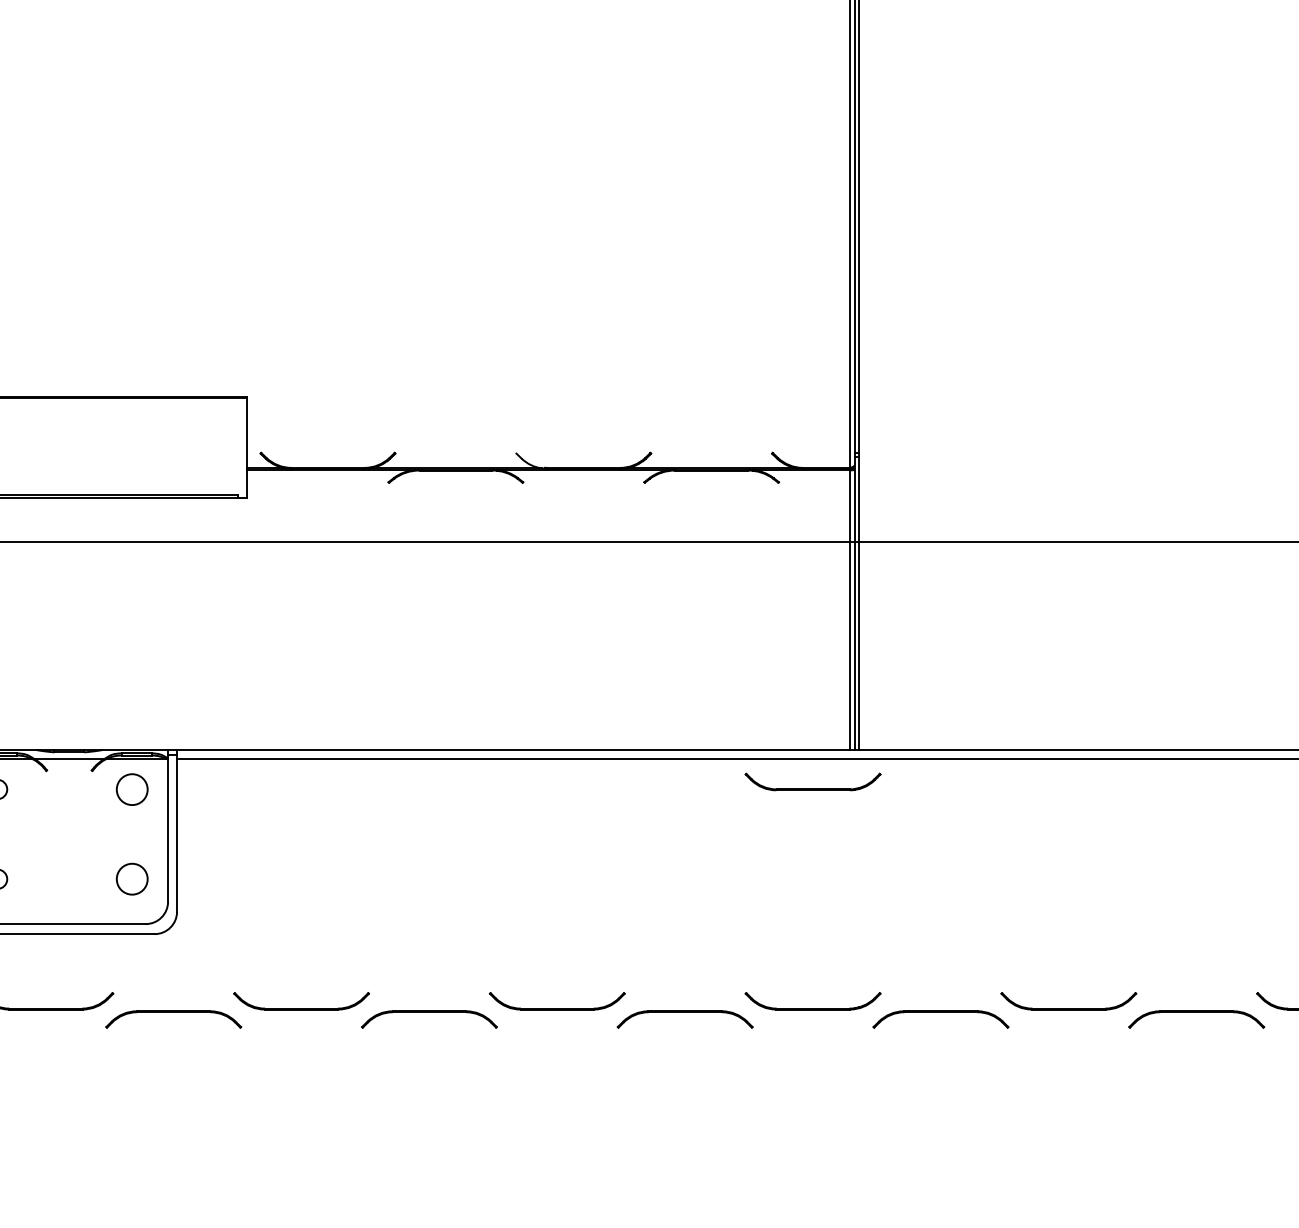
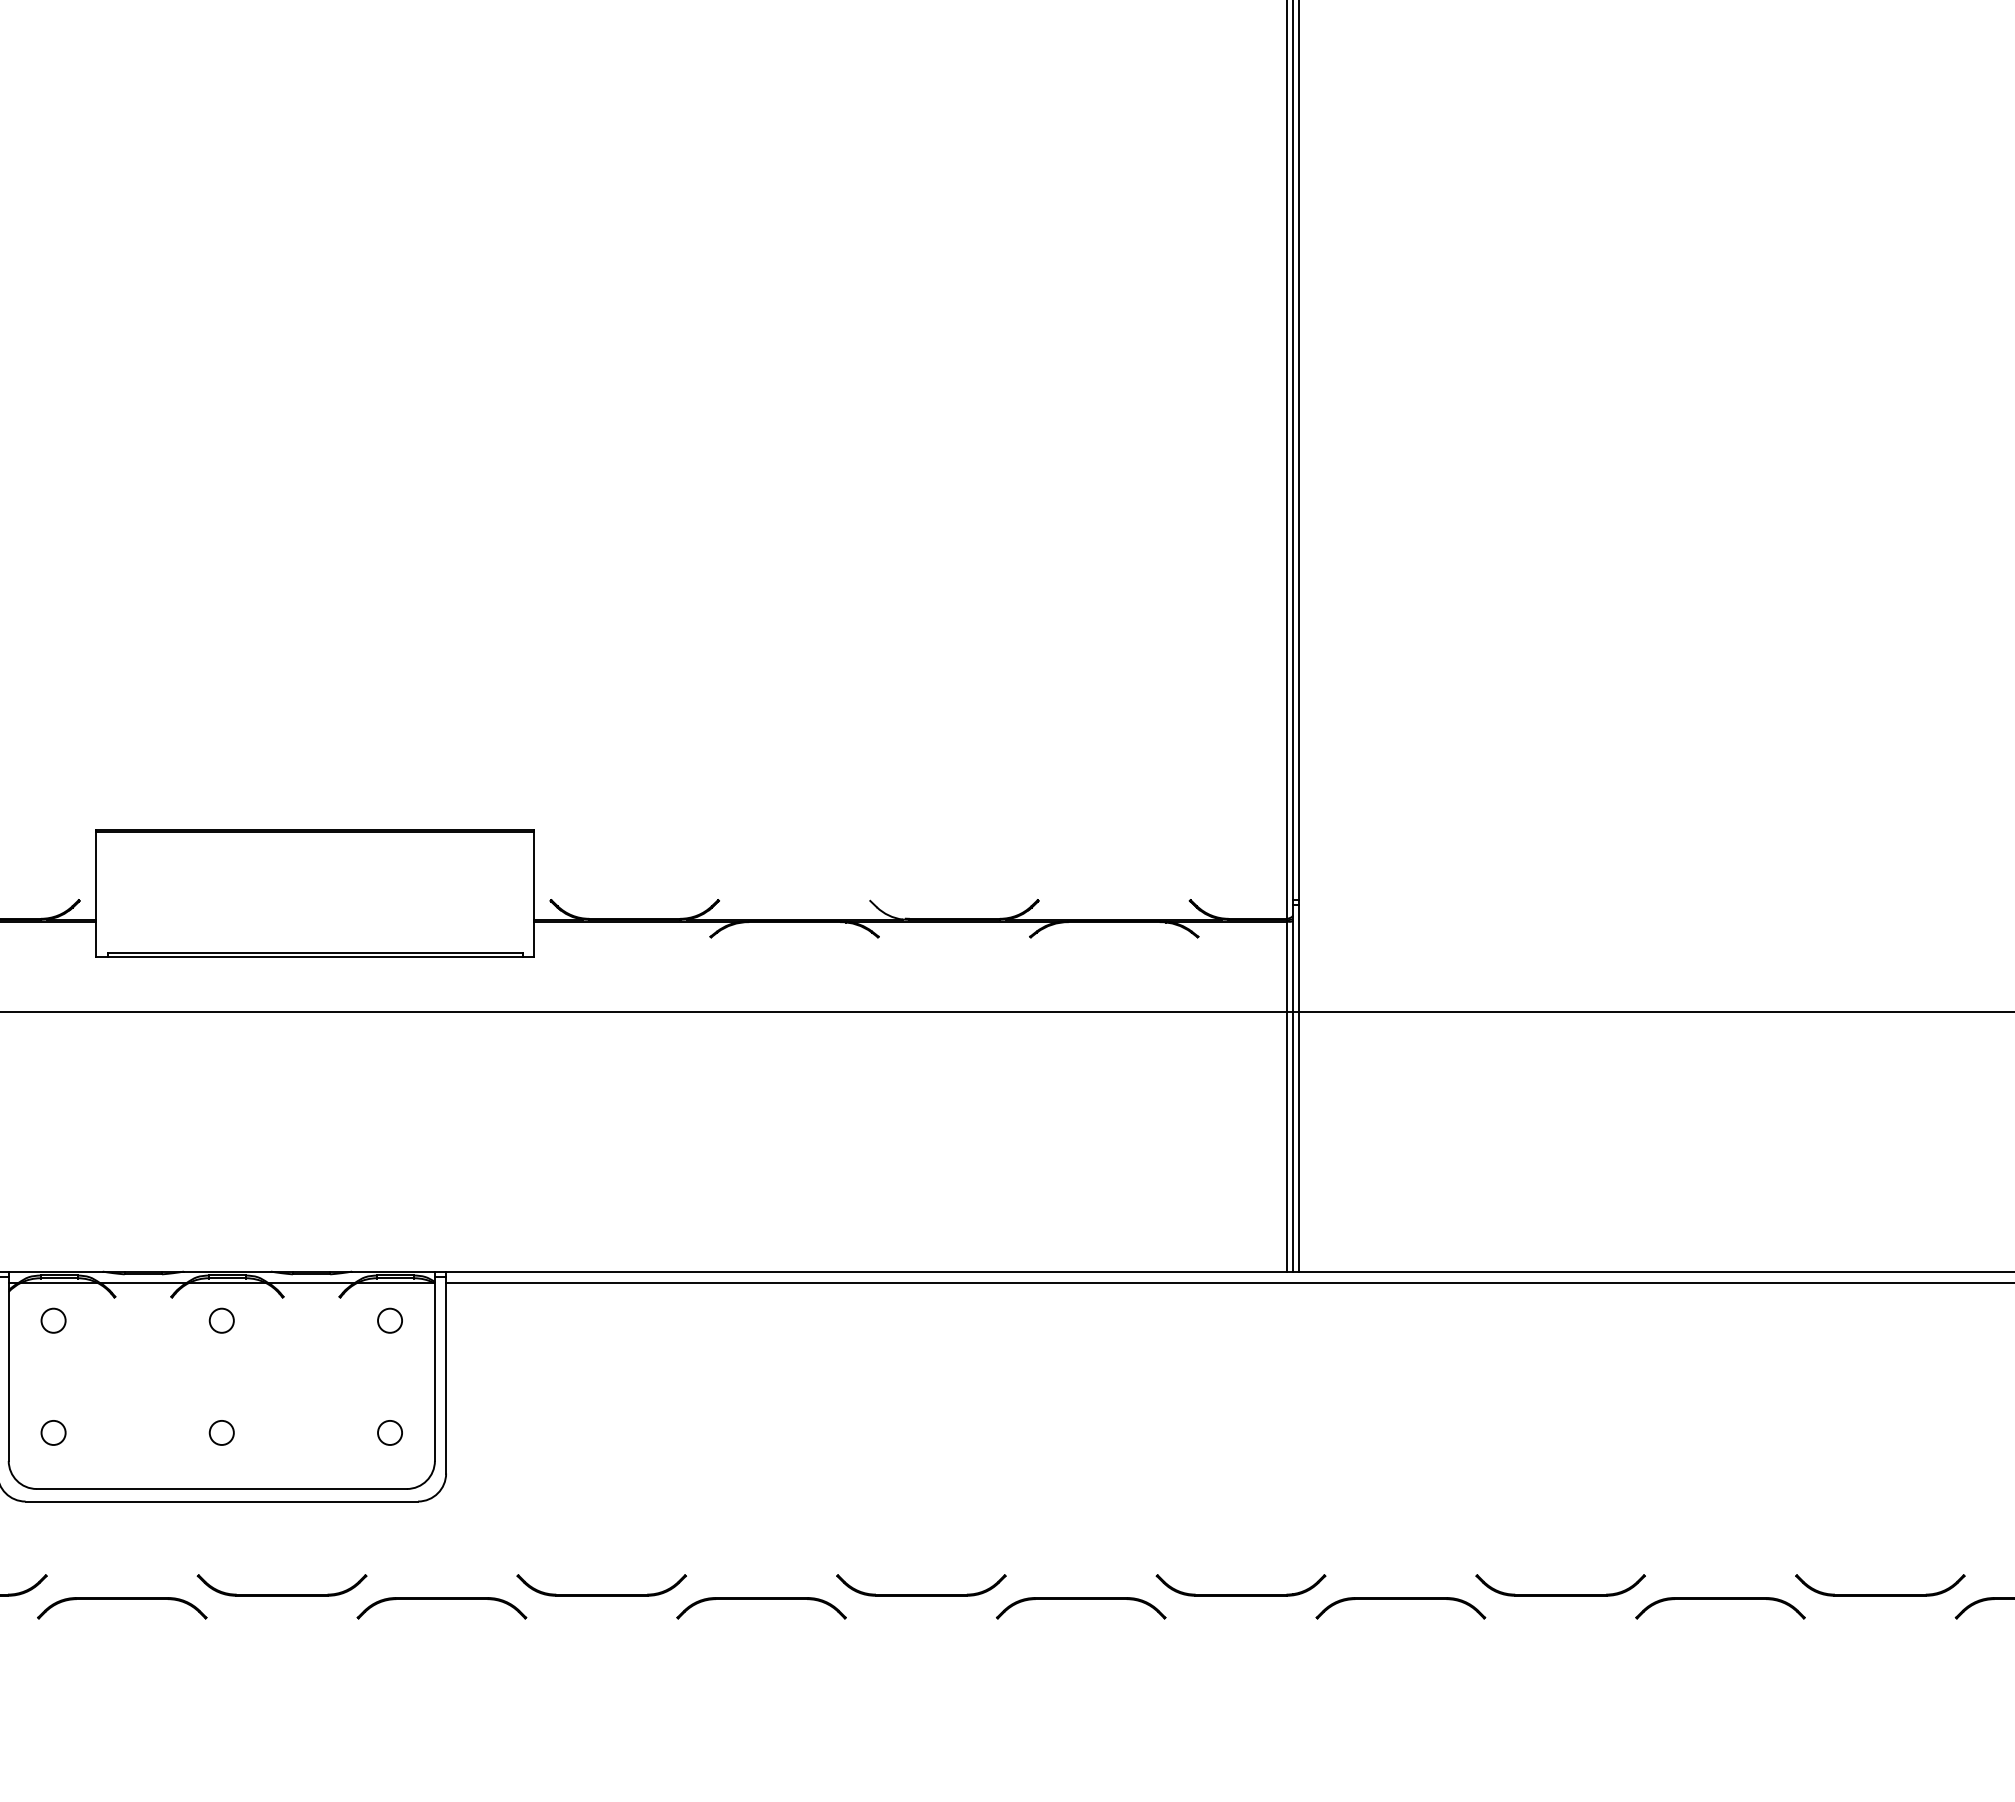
circle: (131, 789) -> (389, 1320), size x0.62
part: (812, 789) -> (1240, 1320), removed
circle: (131, 878) -> (389, 1432), size x0.62

